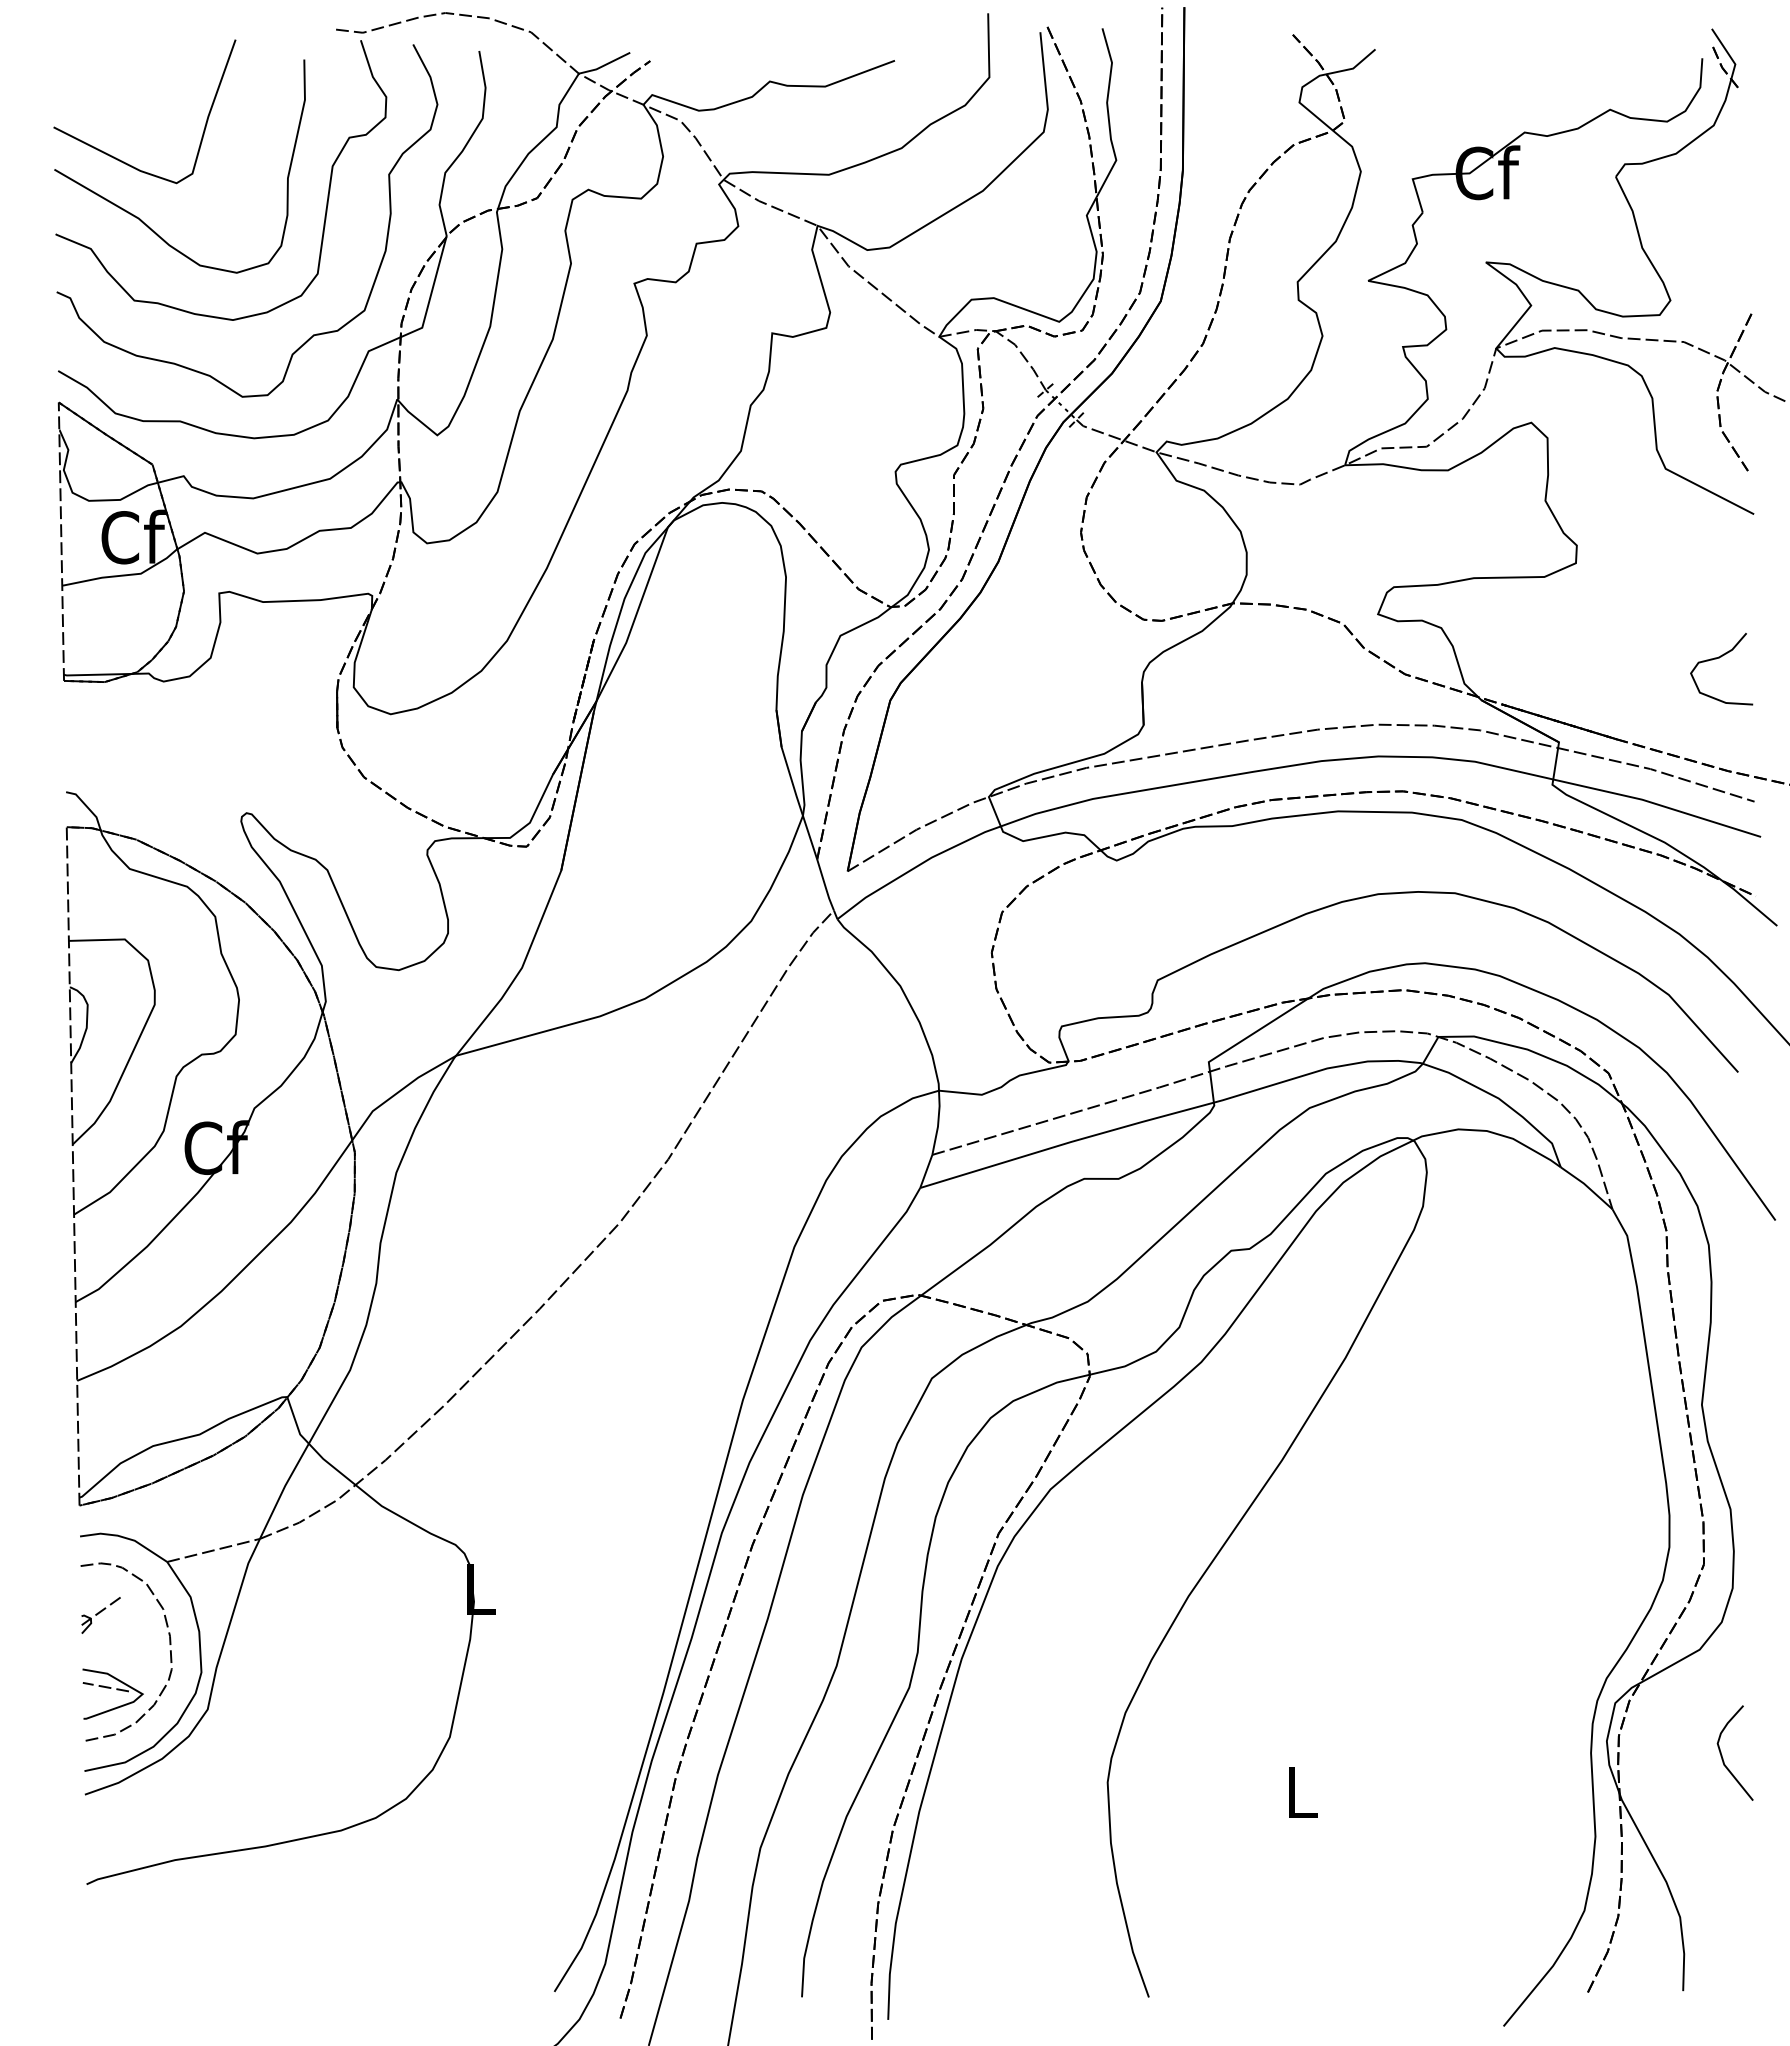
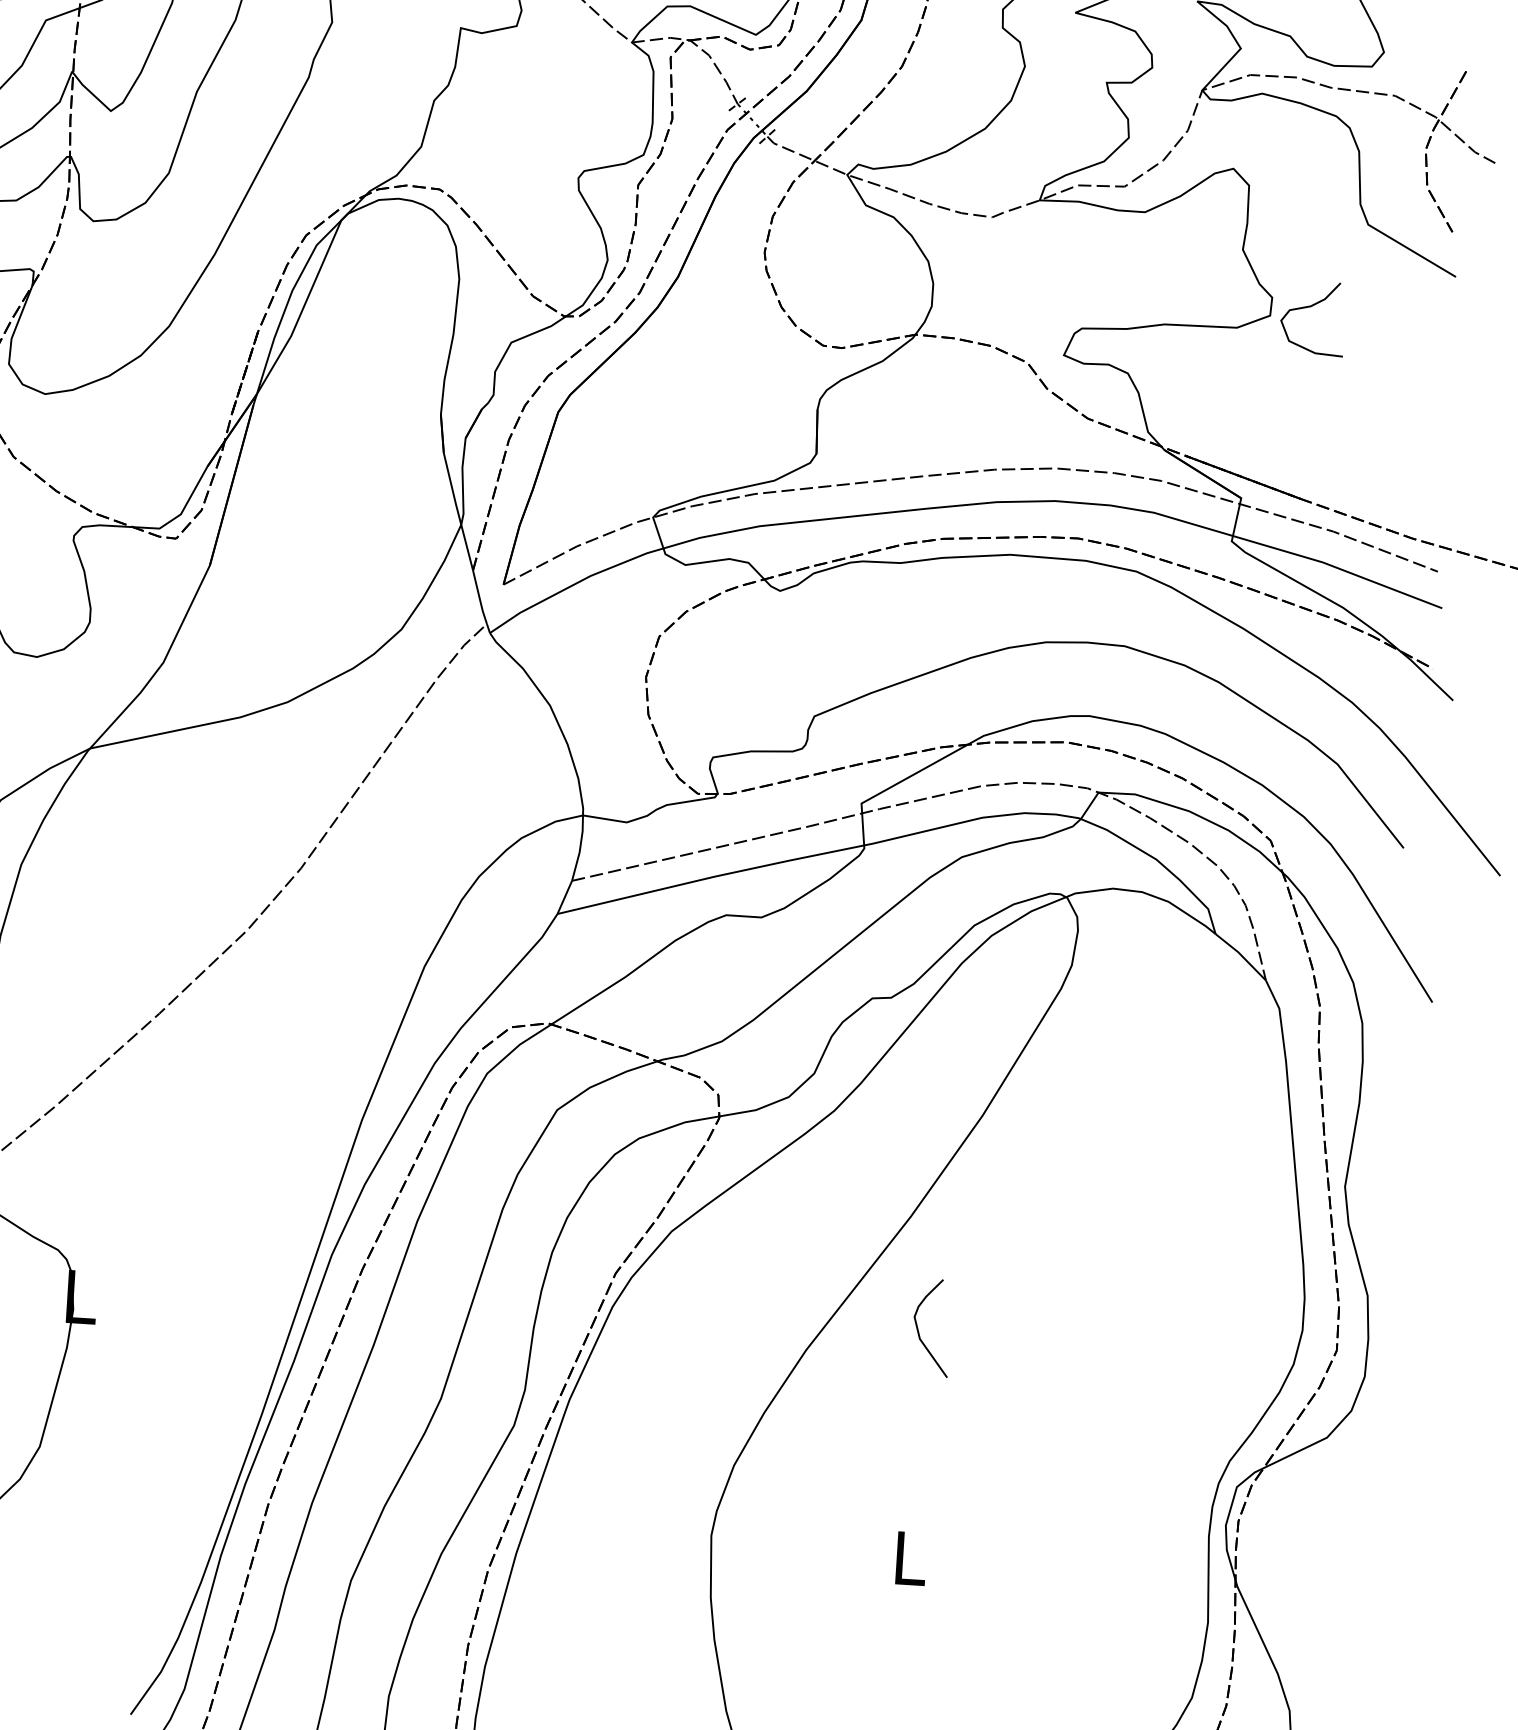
curve: (1719, 658) -> (1311, 307), moved
curve: (1722, 1755) -> (918, 1329), moved

